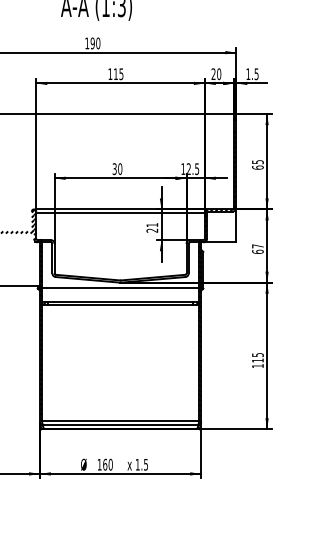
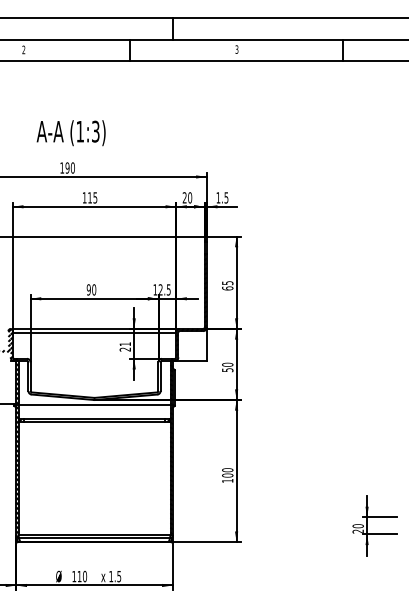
text: (114, 168) -> (88, 289), 30 -> 90
text: (257, 249) -> (227, 367), 67 -> 50
text: (257, 357) -> (227, 472), 115 -> 100
text: (105, 464) -> (79, 576), 160 -> 110

